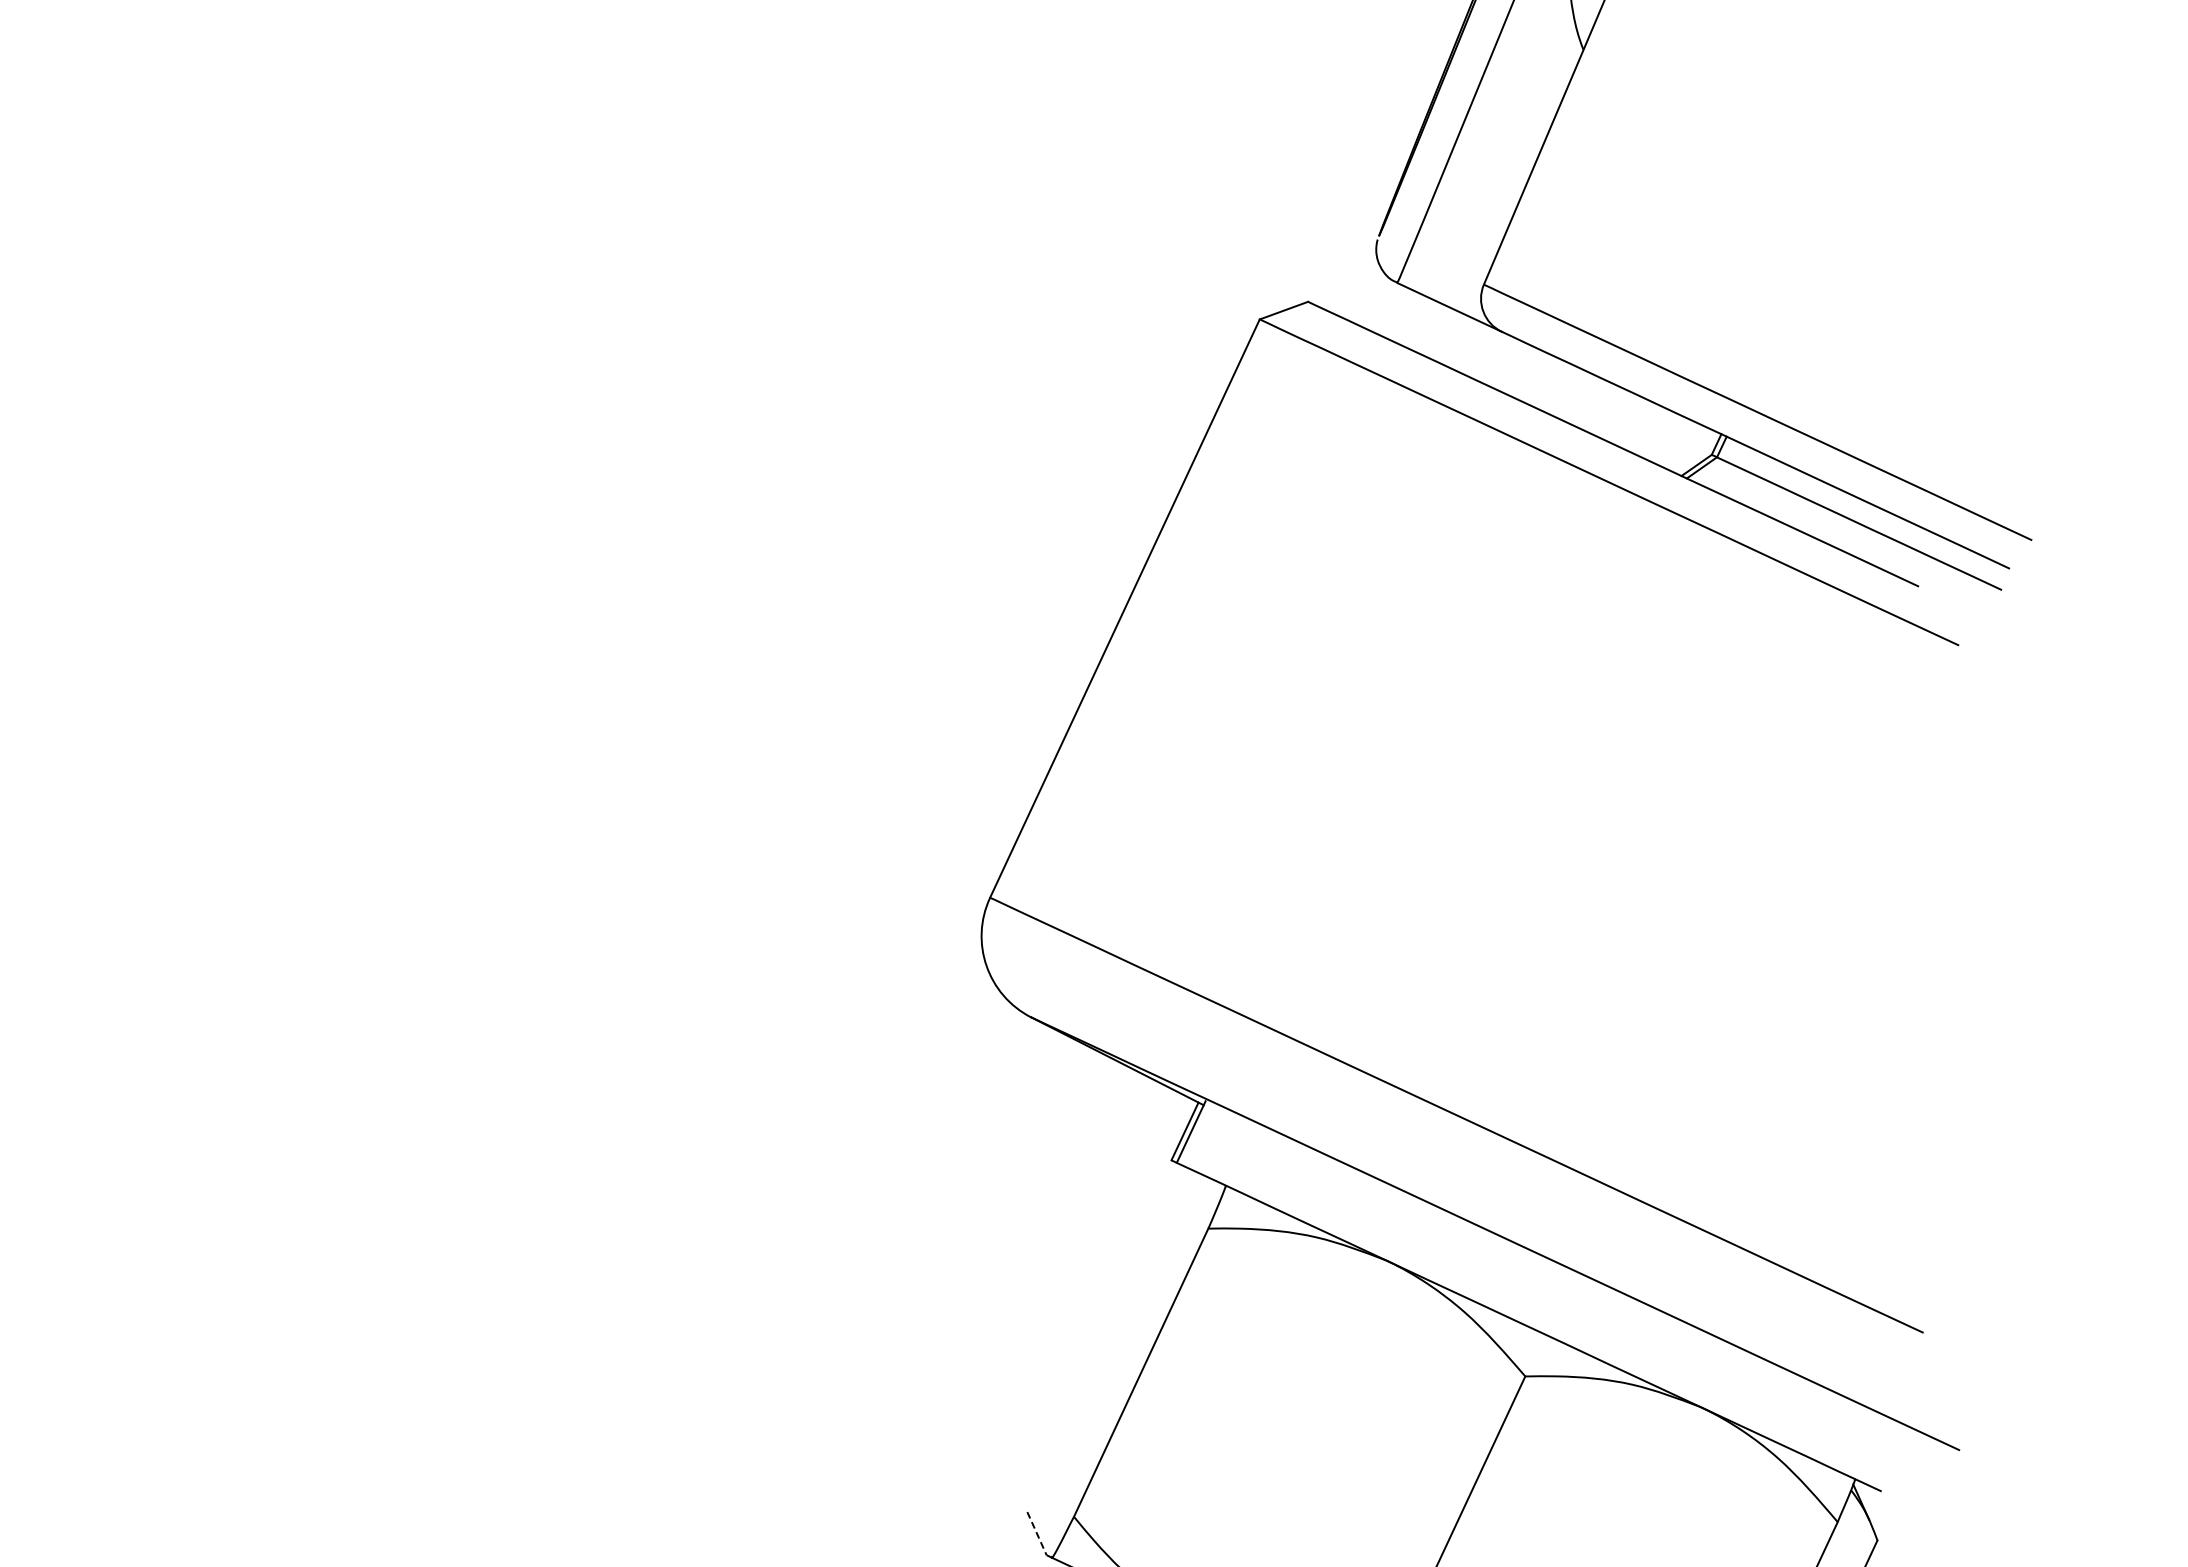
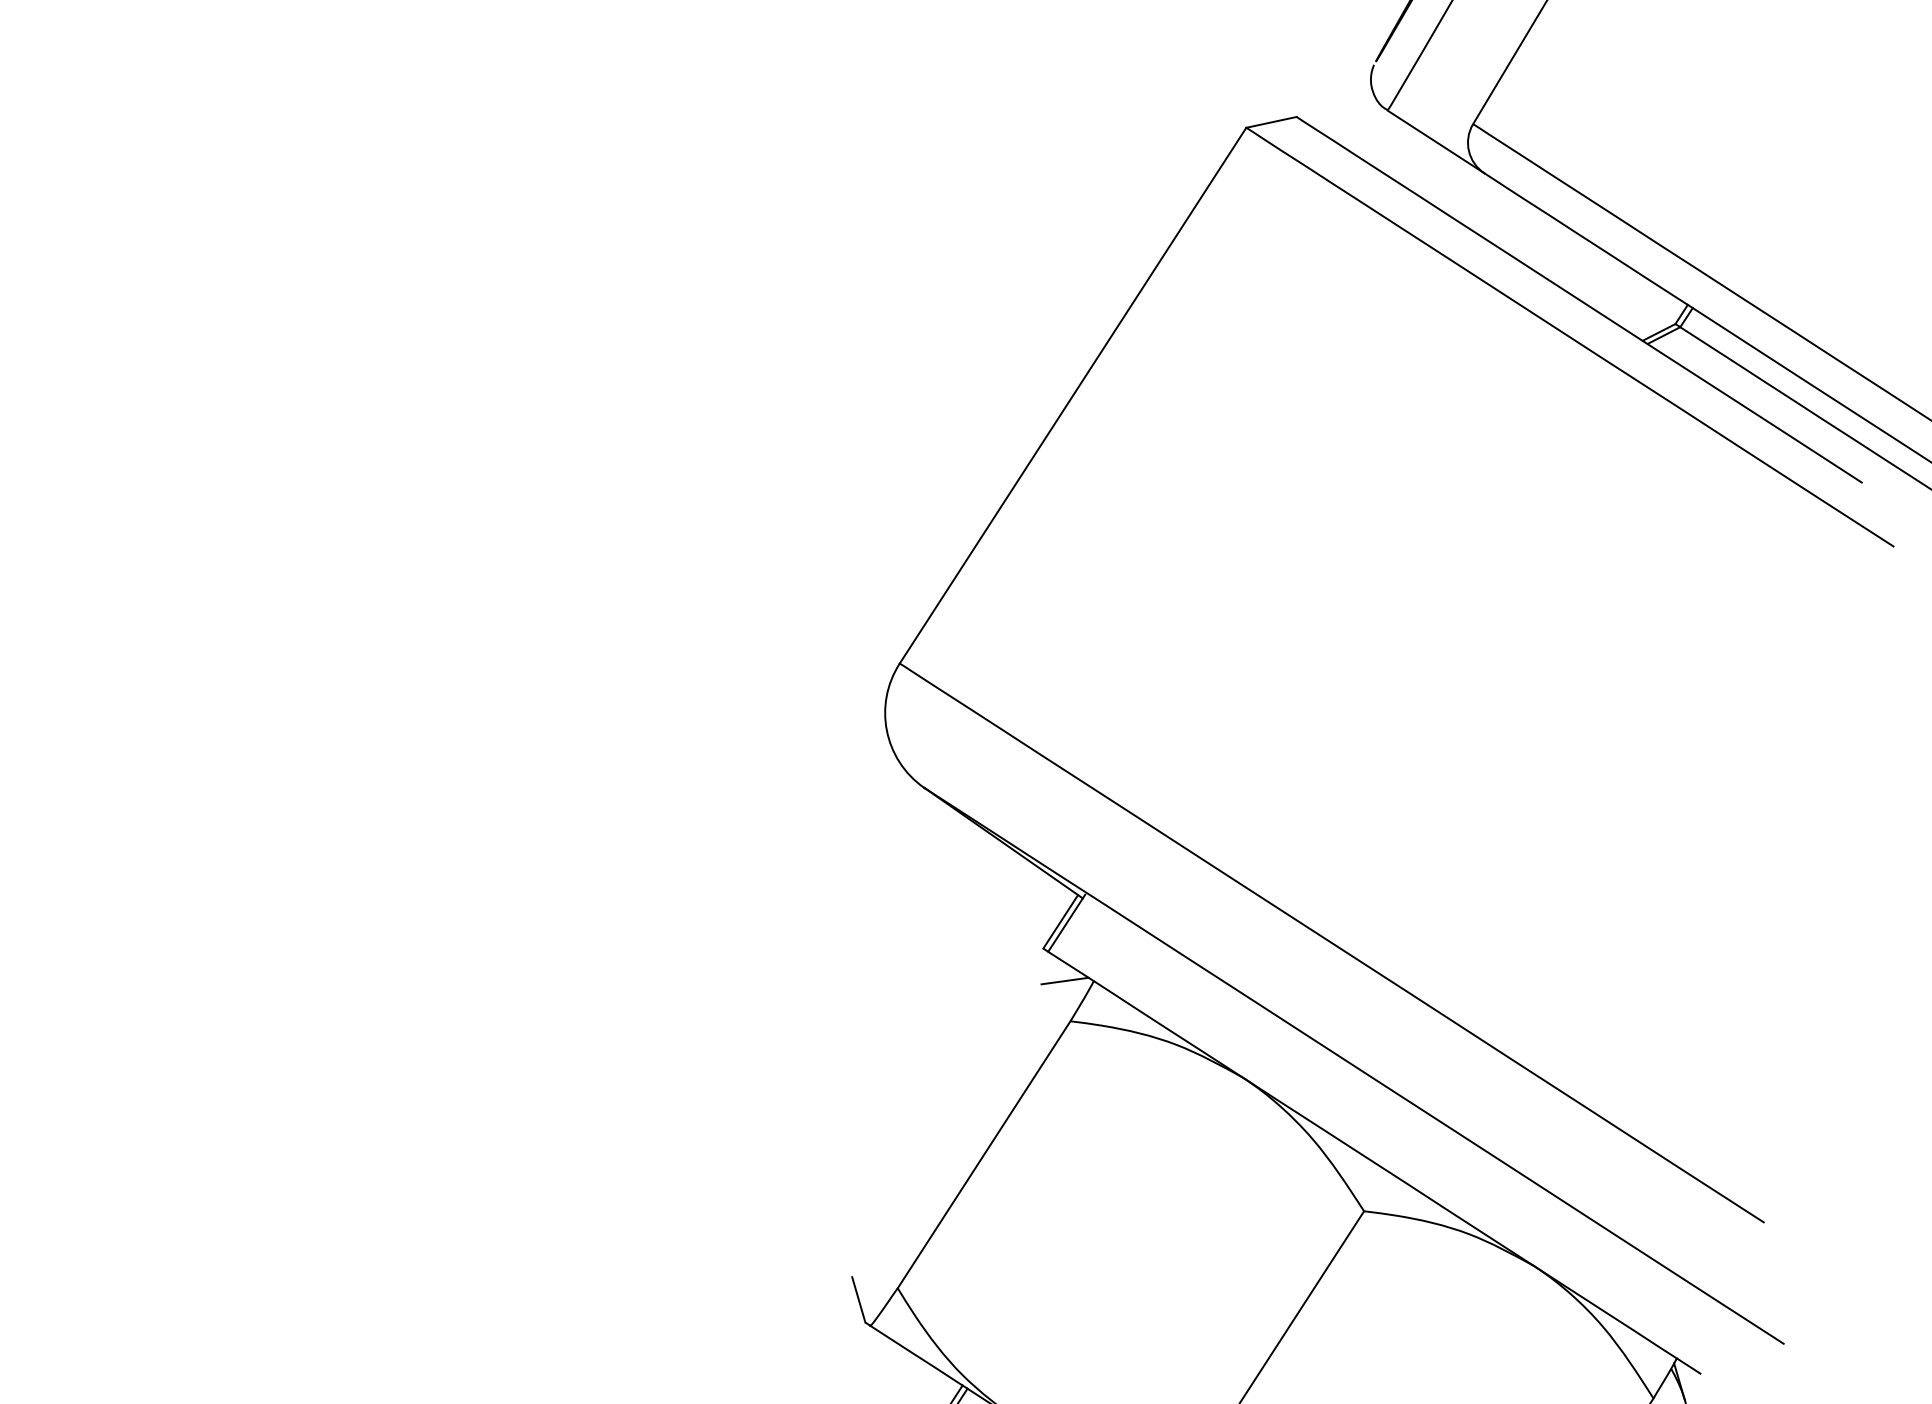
line: (1197, 1189) -> (1065, 981), added
line: (1037, 1533) -> (859, 1299), dashed -> solid

